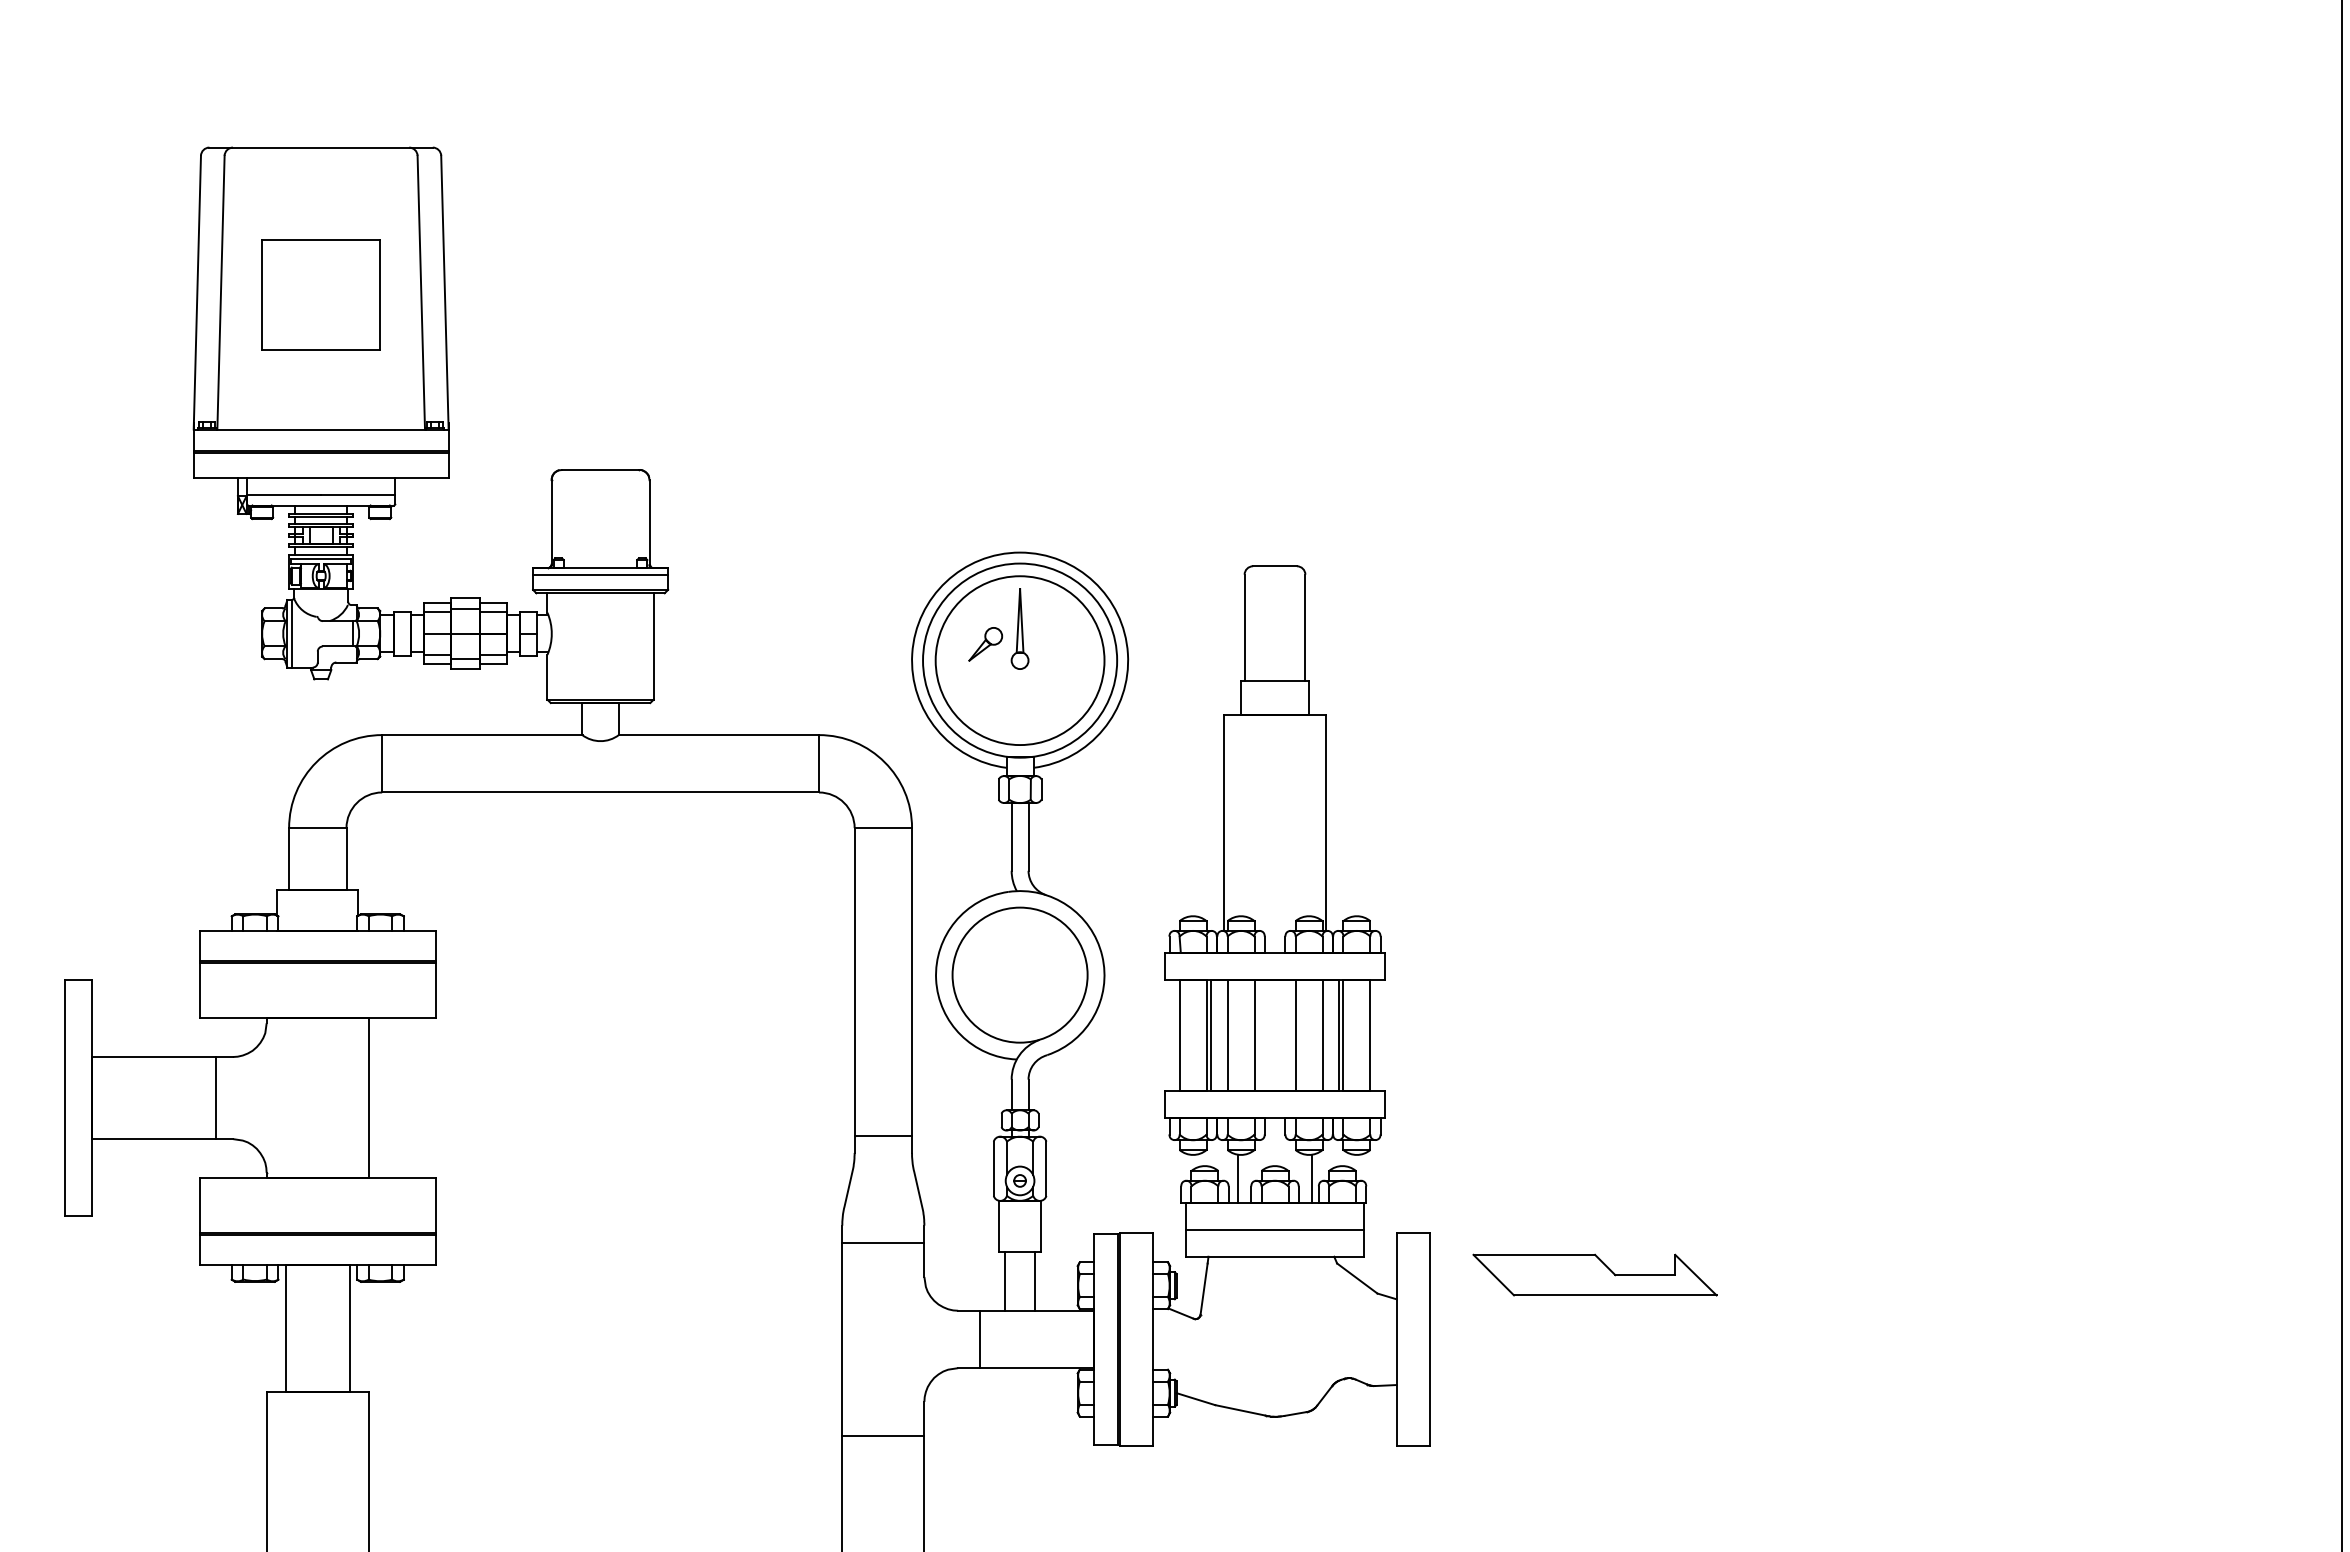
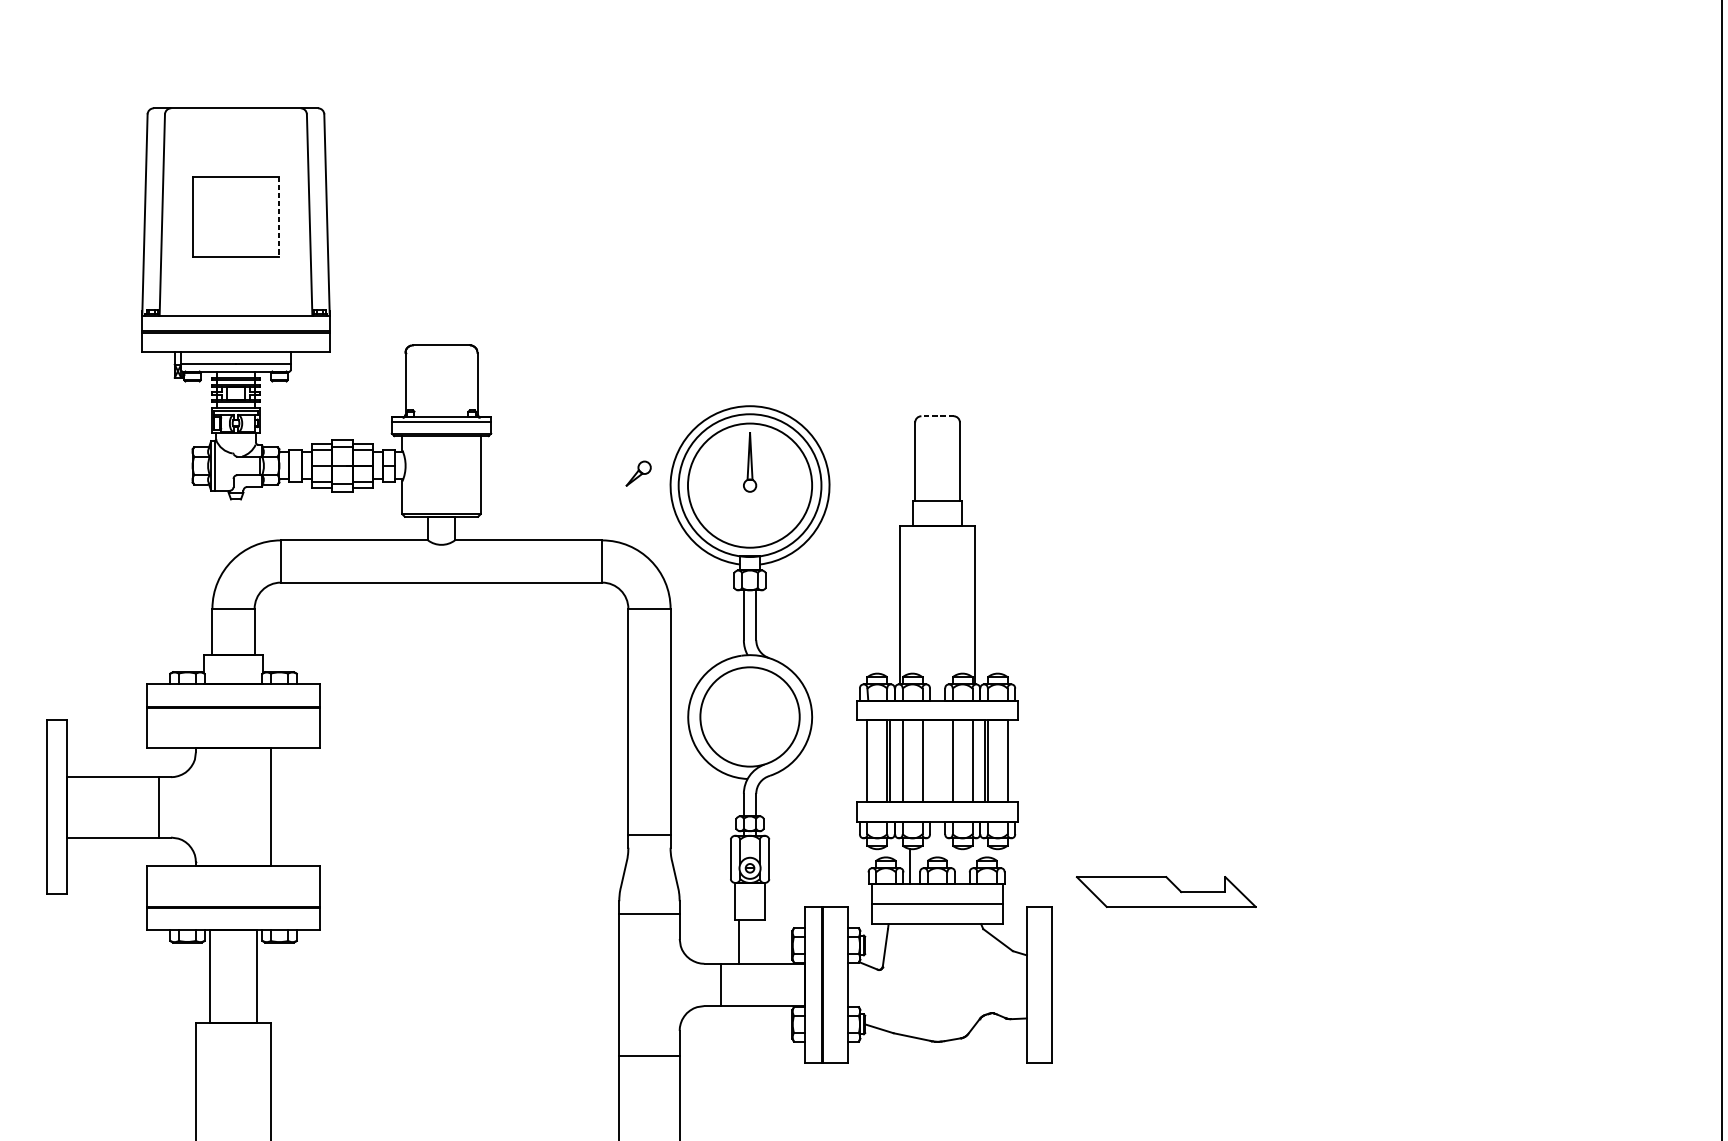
line: (380, 295) -> (279, 217), solid -> dashed
line: (1275, 566) -> (937, 416), solid -> dashed
part: (985, 644) -> (638, 473), moved
line: (1312, 1178) -> (965, 866), removed
part: (1594, 1274) -> (1165, 891), moved
line: (1034, 1280) -> (760, 941), removed

